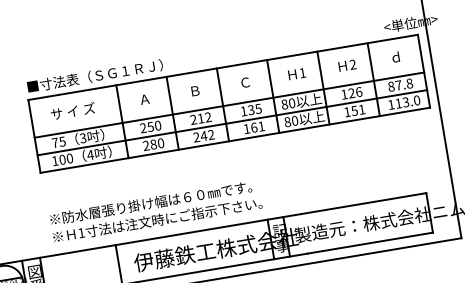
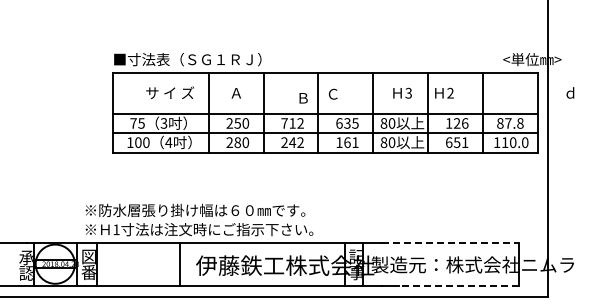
text: (395, 56) -> (570, 92), moved
text: (347, 64) -> (444, 92), moved
text: (302, 72) -> (408, 92), 1 -> 3
text: (245, 81) -> (333, 93), moved
text: (195, 91) -> (303, 98), moved
text: (405, 102) -> (512, 142), 113.0 -> 110.0
text: (73, 110) -> (170, 92), moved
text: (243, 111) -> (339, 123), 135 -> 635
text: (347, 111) -> (449, 142), 151 -> 651
text: (193, 119) -> (284, 123), 212 -> 712
line: (363, 203) -> (450, 242), solid -> dashed
text: (156, 210) -> (199, 219), moved
line: (377, 241) -> (458, 285), solid -> dashed

